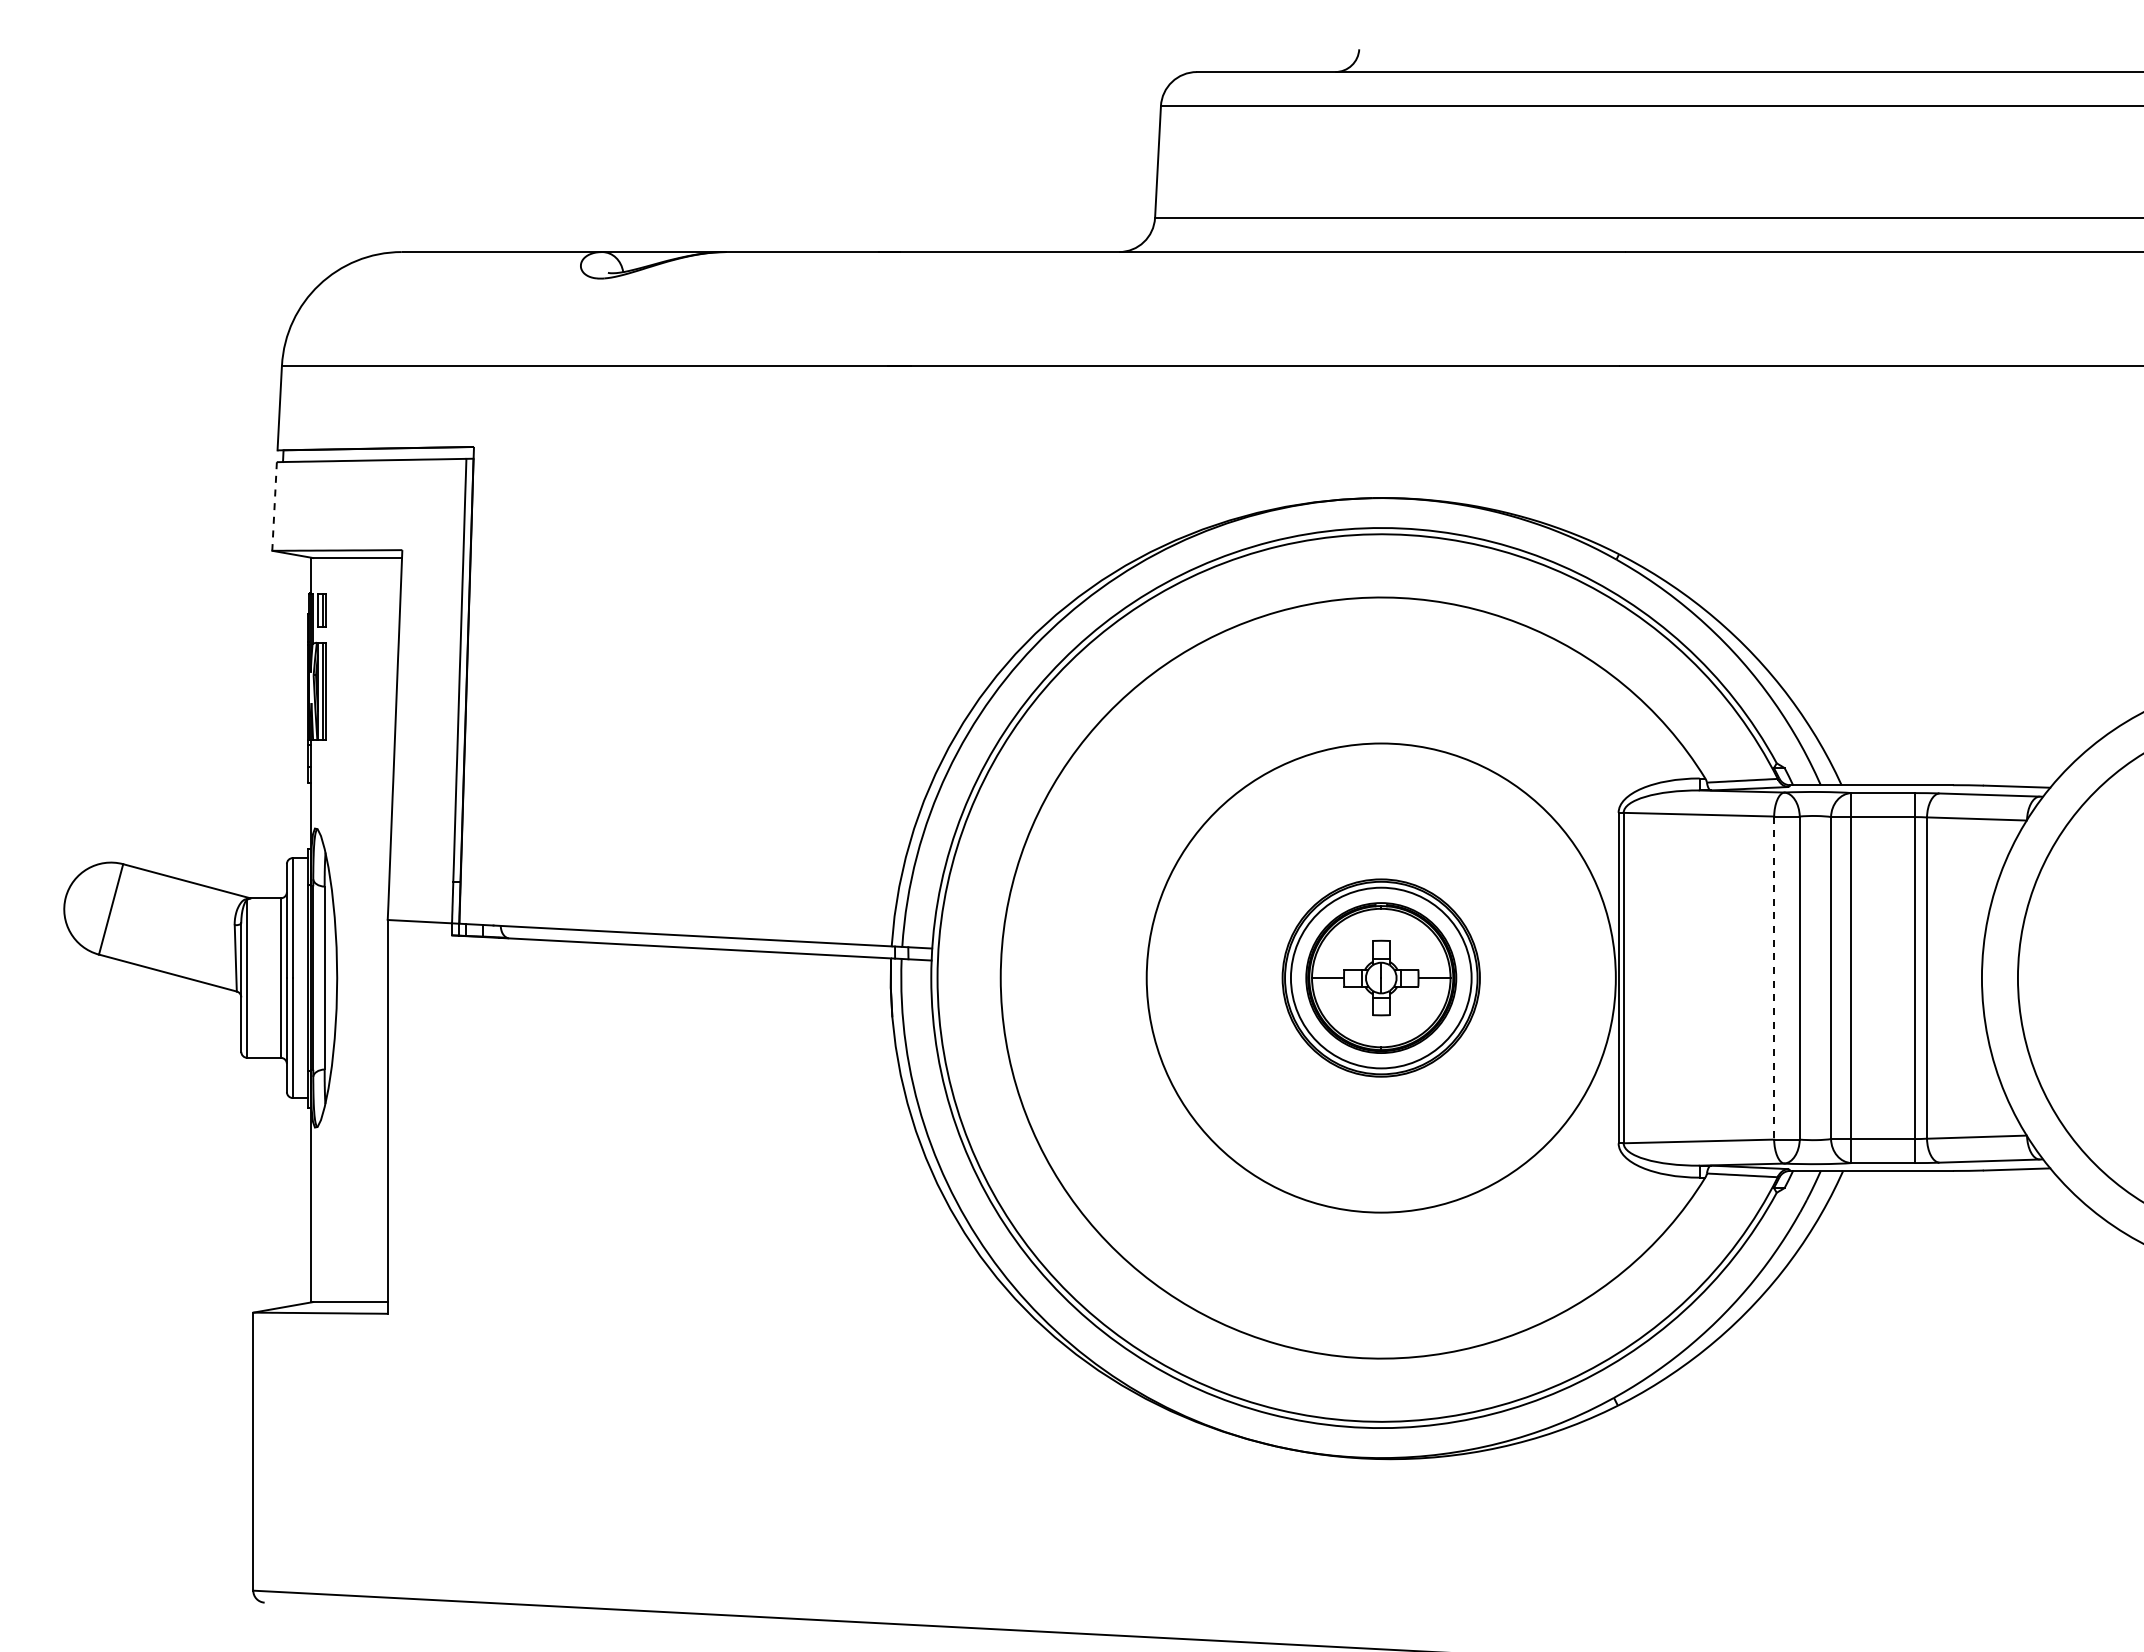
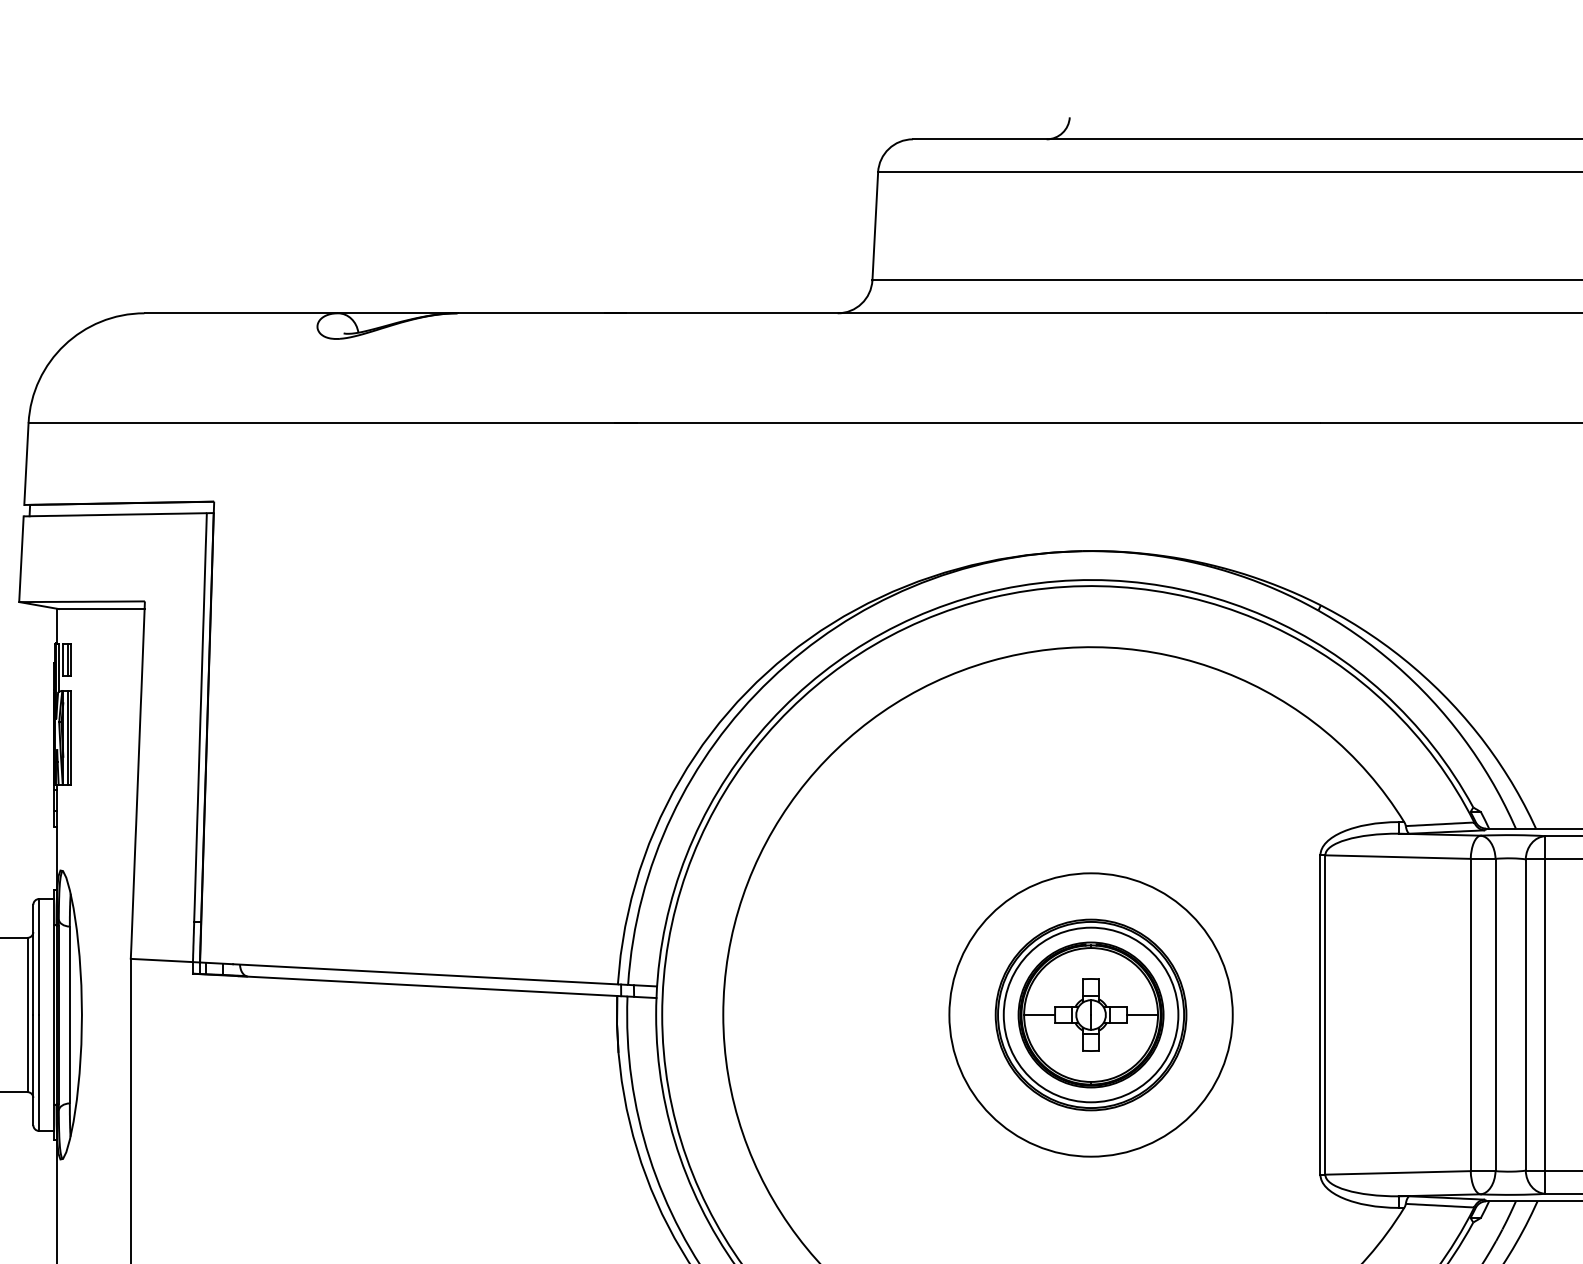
line: (274, 507) -> (21, 560), dashed -> solid
circle: (1380, 977) -> (1090, 1014), size x0.62
line: (1774, 978) -> (1471, 1015), dashed -> solid

